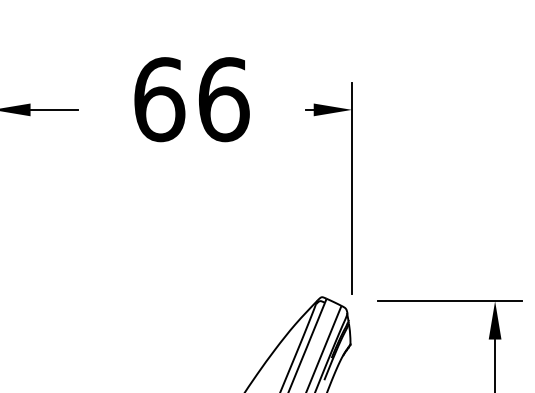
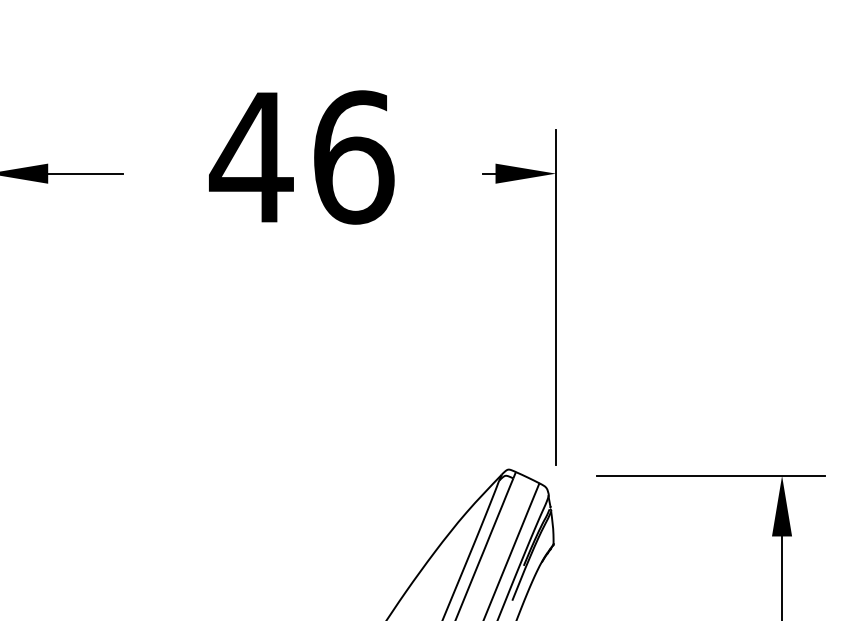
text: (159, 99) -> (251, 157), 66 -> 46

